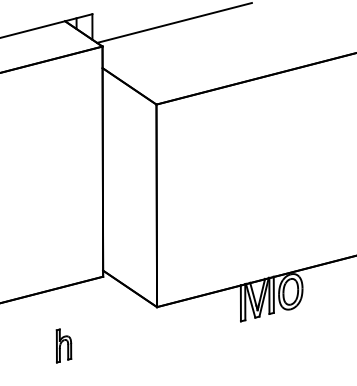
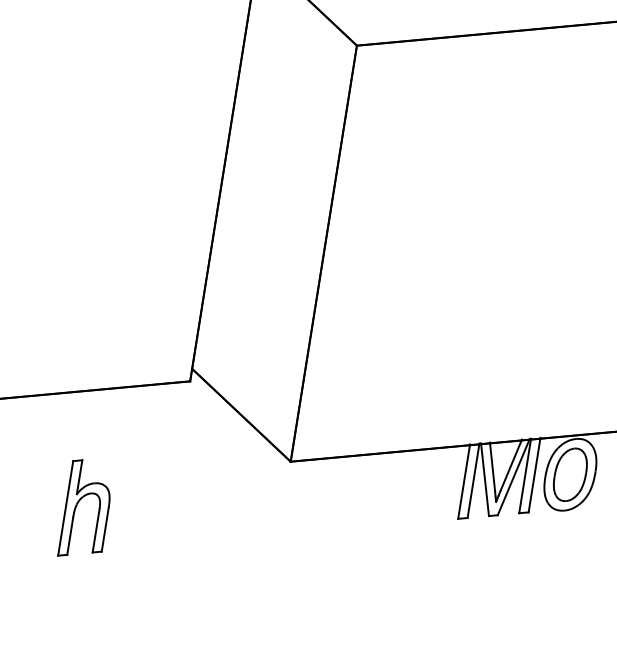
part: (63, 345) -> (85, 509), size x1.43

